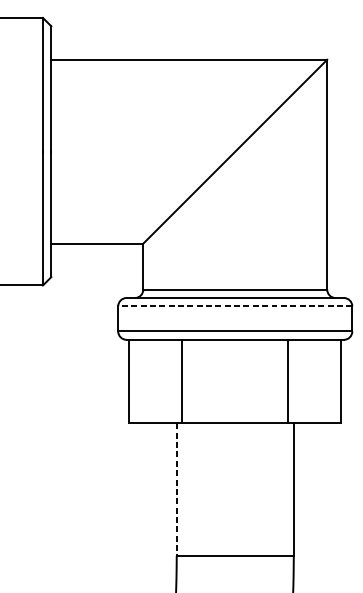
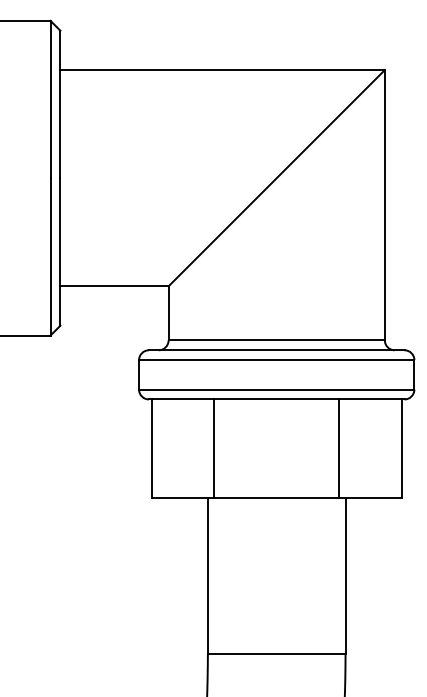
line: (235, 306) -> (276, 360), dashed -> solid
line: (176, 489) -> (207, 575), dashed -> solid

